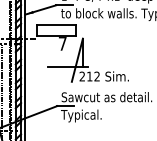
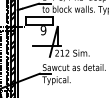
text: (62, 43) -> (43, 30), 7 -> 9

